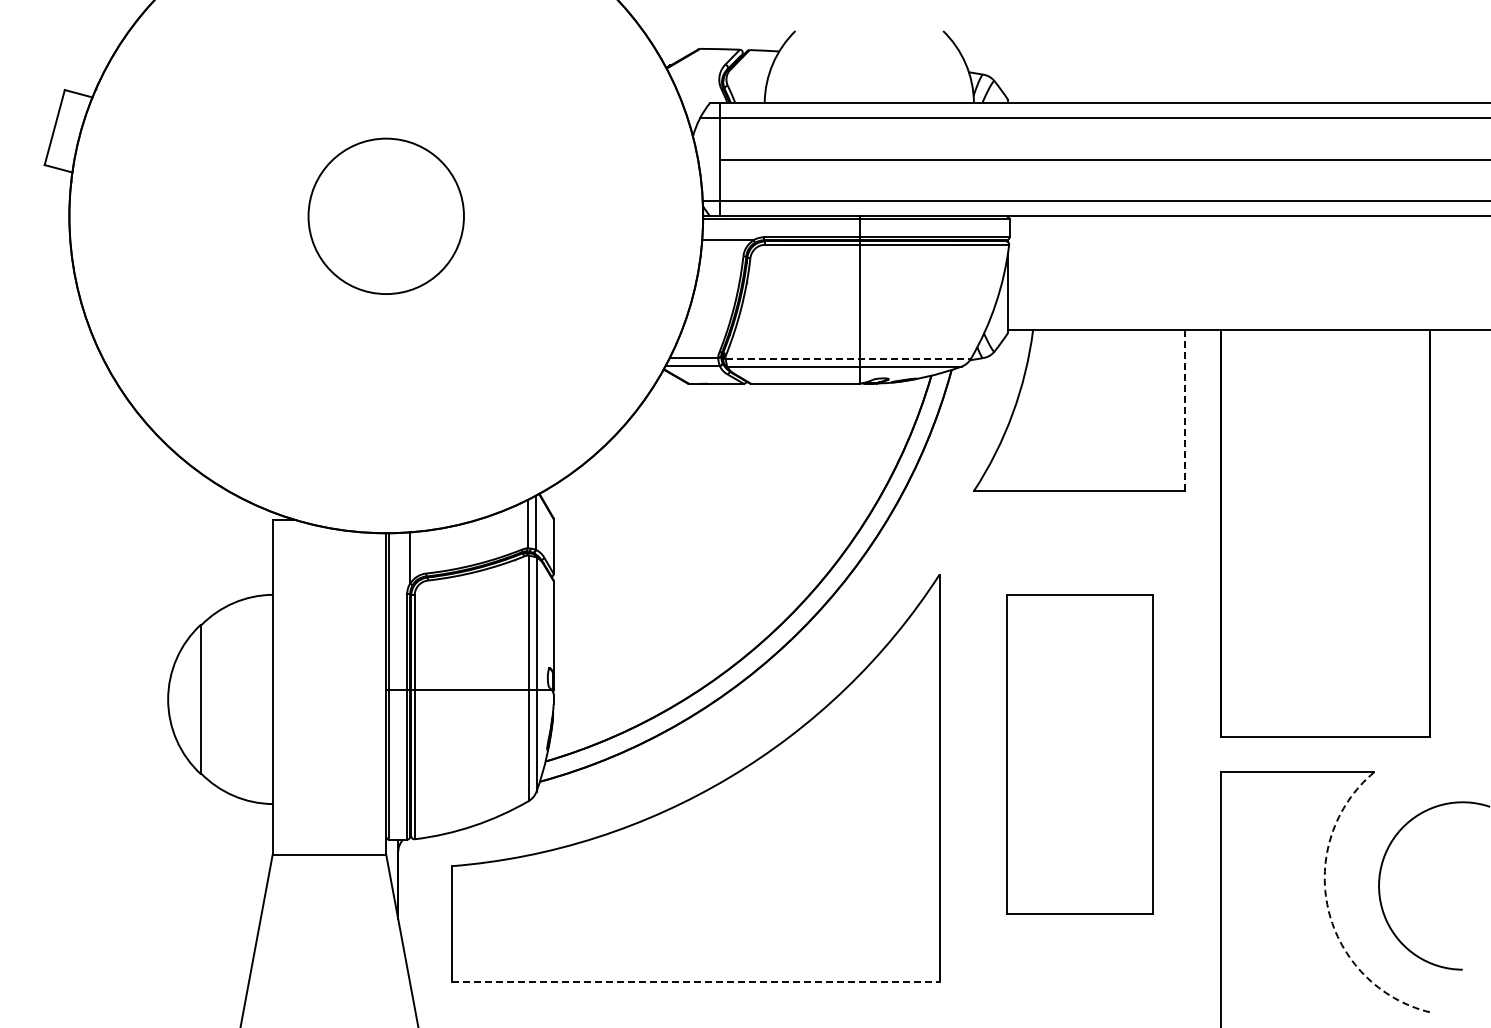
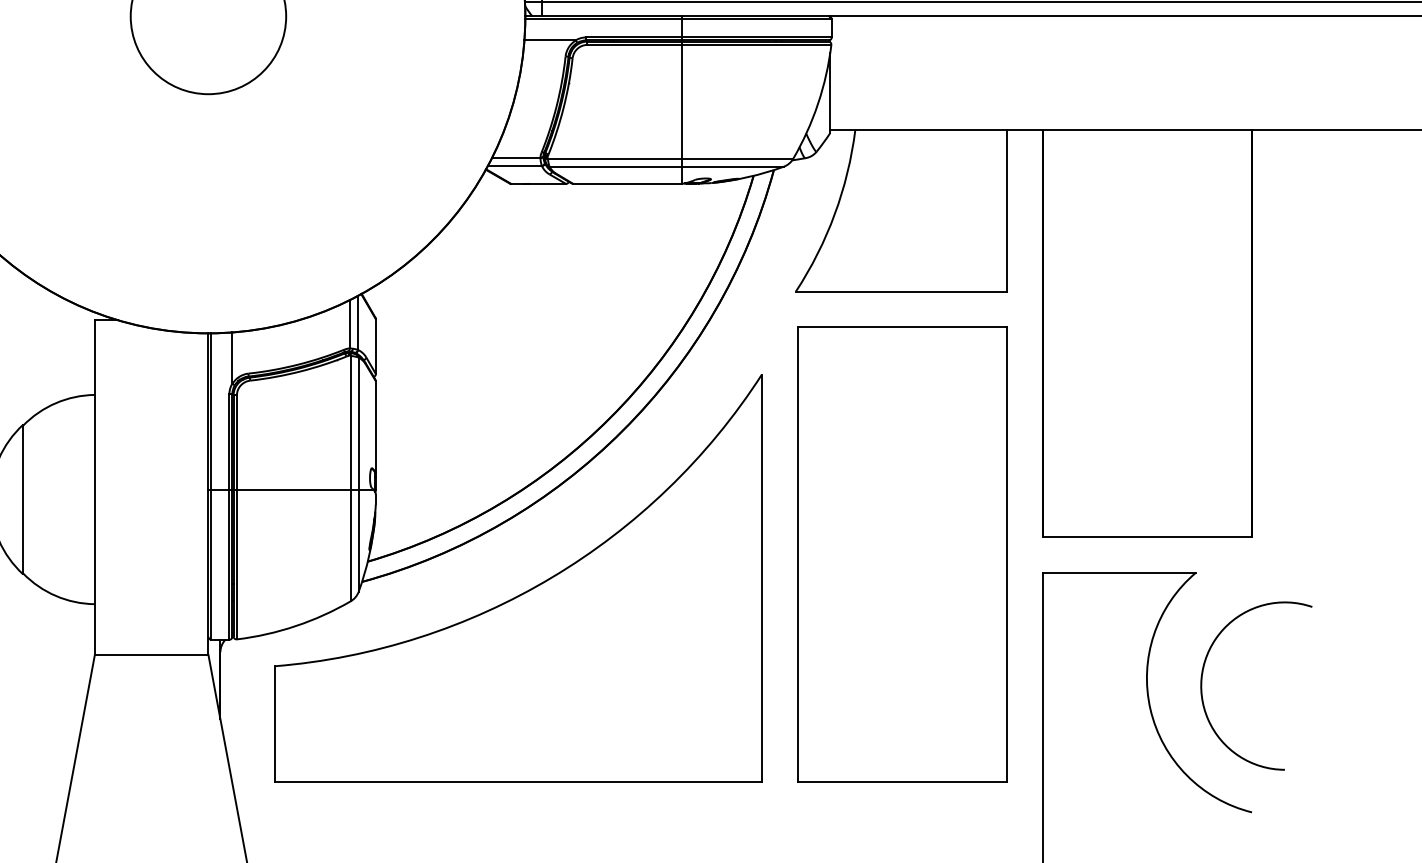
line: (848, 358) -> (670, 158), dashed -> solid
line: (1184, 410) -> (1006, 210), dashed -> solid
part: (1079, 754) -> (901, 554), size x1.43
arc: (1328, 909) -> (1150, 709), dashed -> solid
line: (695, 981) -> (517, 781), dashed -> solid

